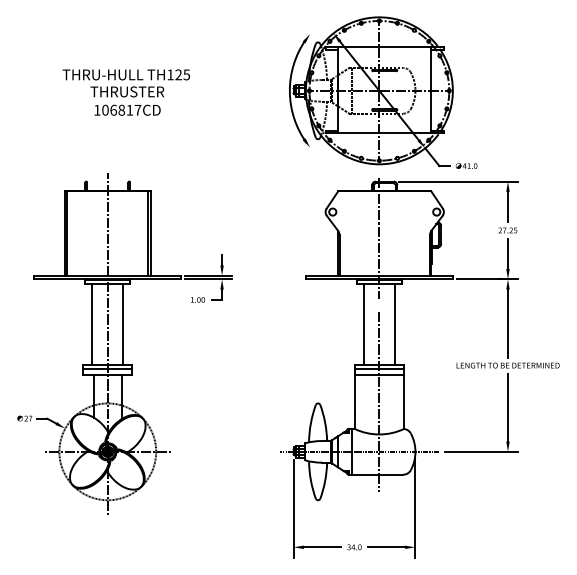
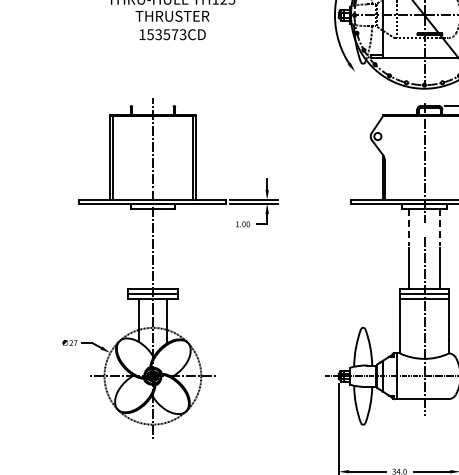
text: (121, 109) -> (166, 33), 106817CD -> 153573CD
line: (363, 303) -> (408, 227), solid -> dashed
line: (394, 303) -> (439, 227), solid -> dashed
line: (92, 324) -> (137, 248), removed
line: (123, 324) -> (168, 248), removed

